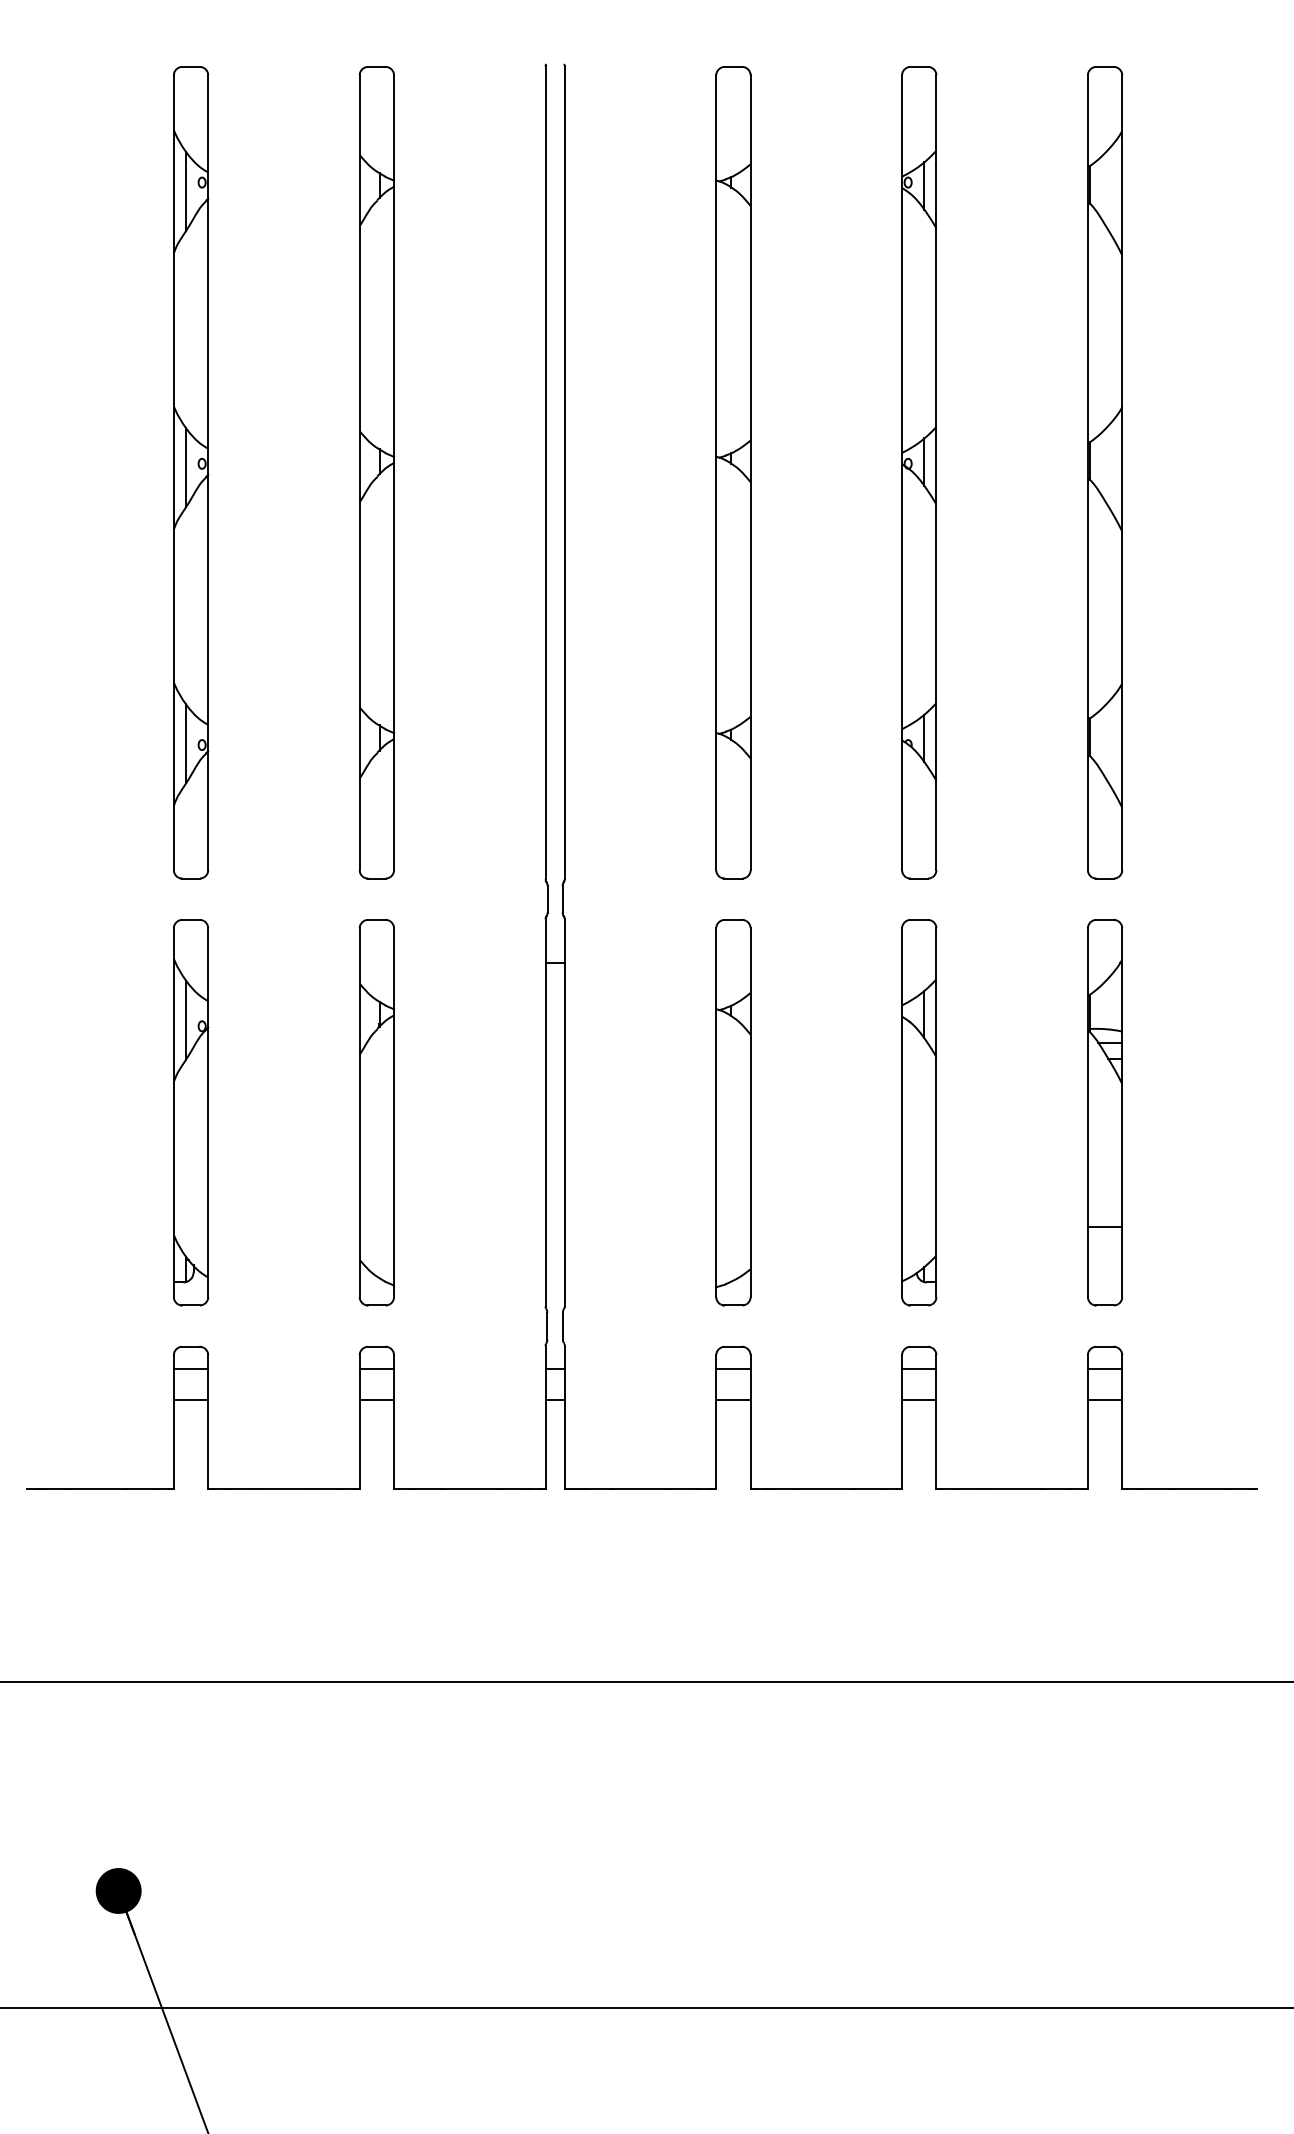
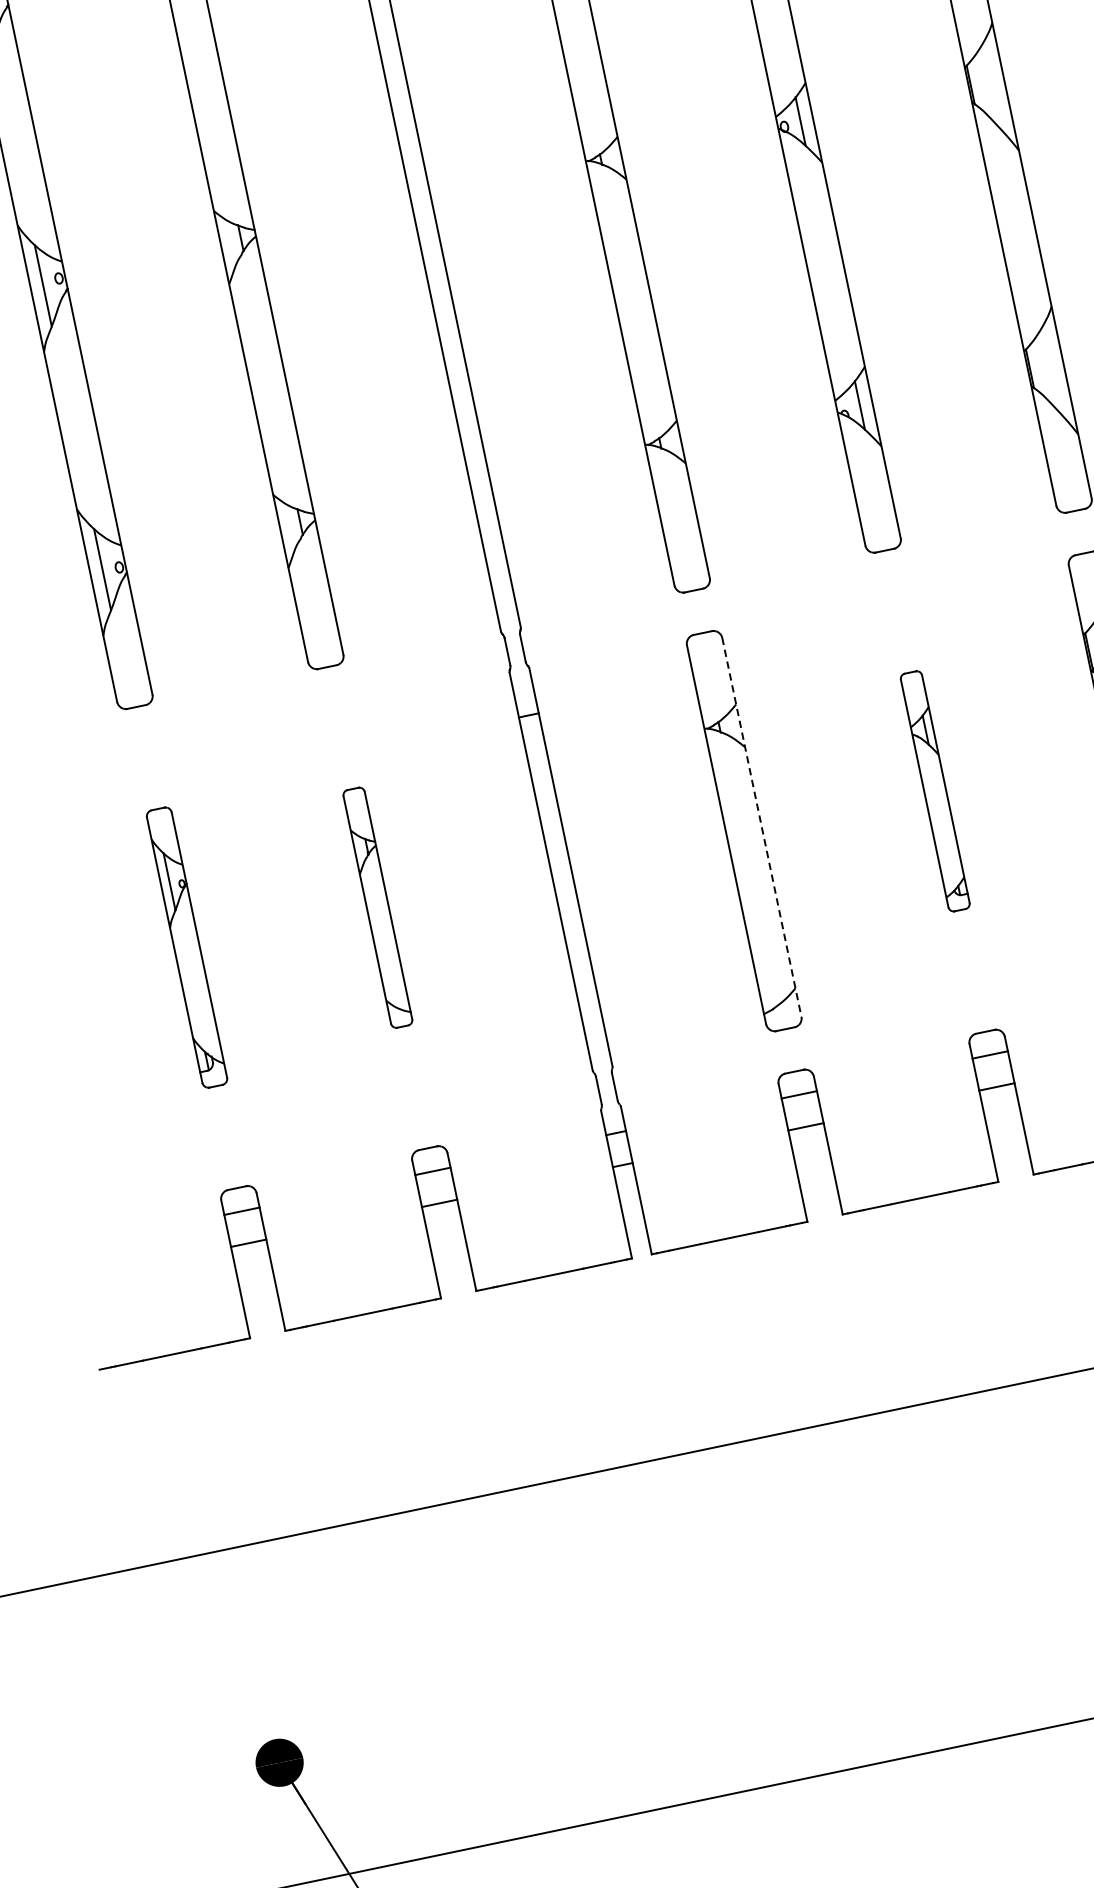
part: (191, 1112) -> (187, 947), size x0.7
part: (376, 1112) -> (377, 907), size x0.6
part: (919, 1112) -> (935, 790), size x0.6
line: (750, 1113) -> (761, 828), solid -> dashed

